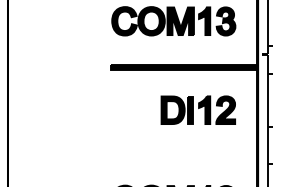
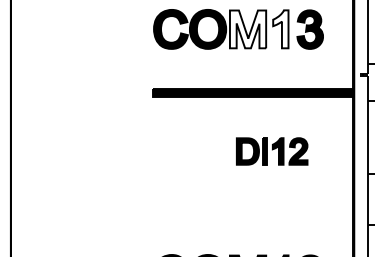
fill: (180, 21) -> (247, 29), removed
fill: (204, 21) -> (280, 29), removed
part: (197, 110) -> (271, 151), size x0.7

